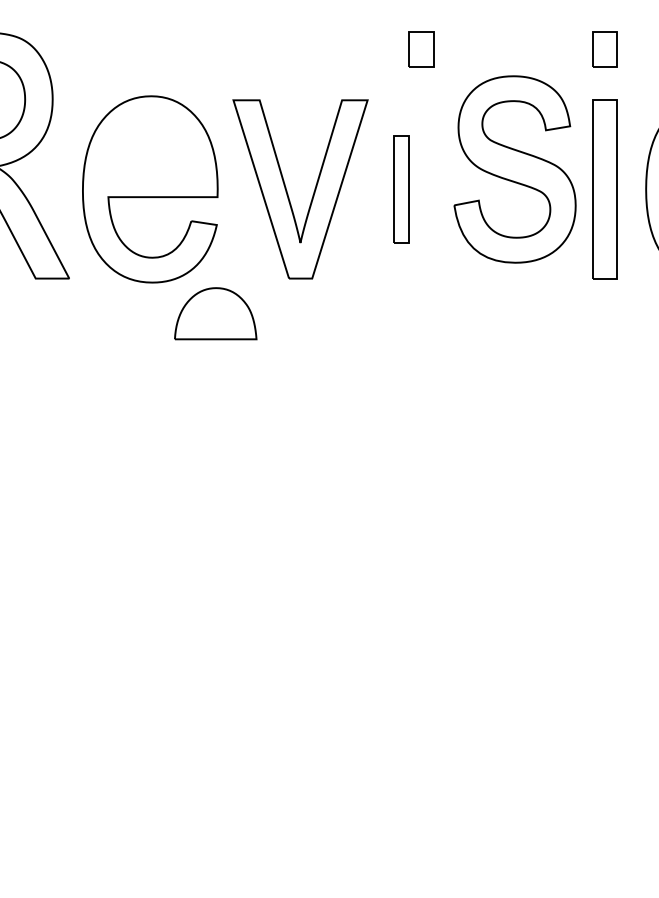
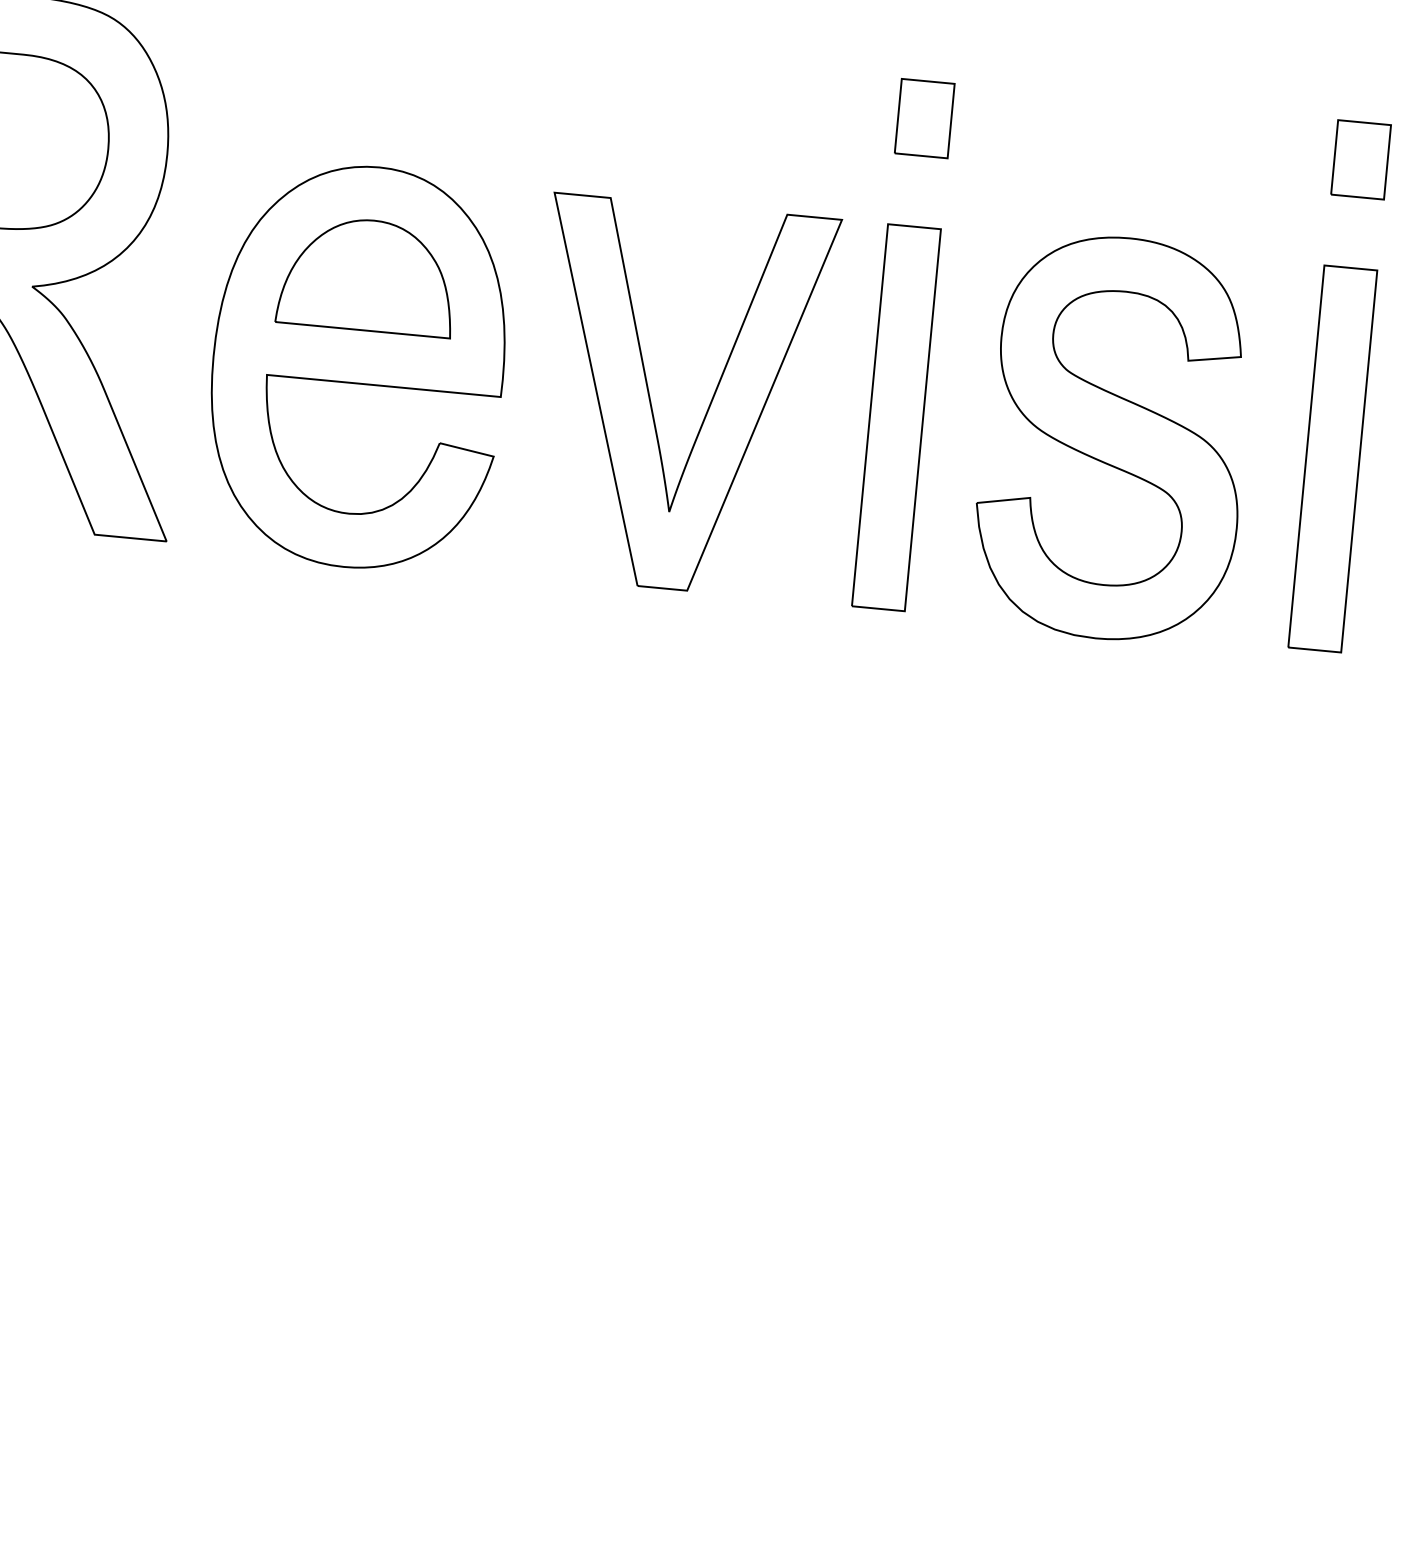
part: (421, 49) -> (924, 117), moved
part: (514, 169) -> (1112, 438), moved
part: (401, 189) -> (896, 417), size x1.67
part: (215, 313) -> (367, 274), moved

